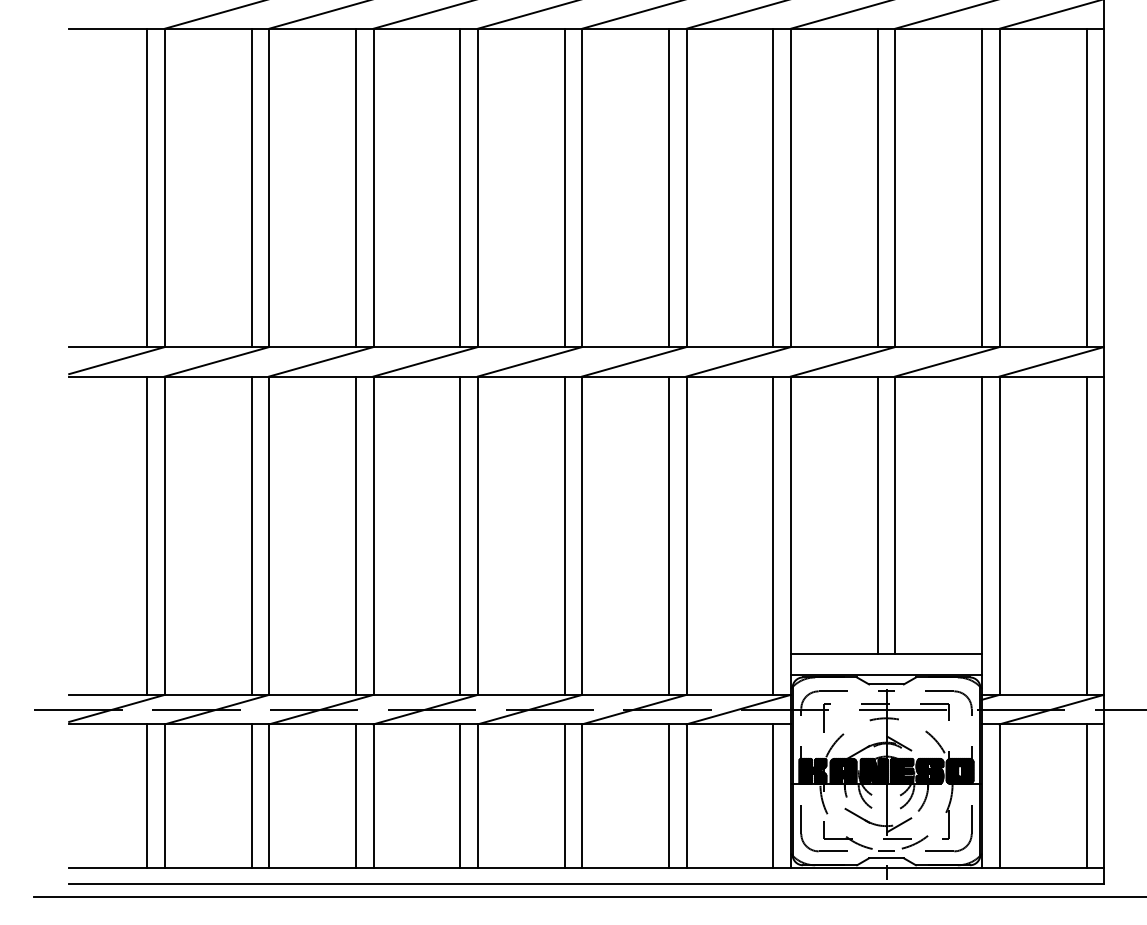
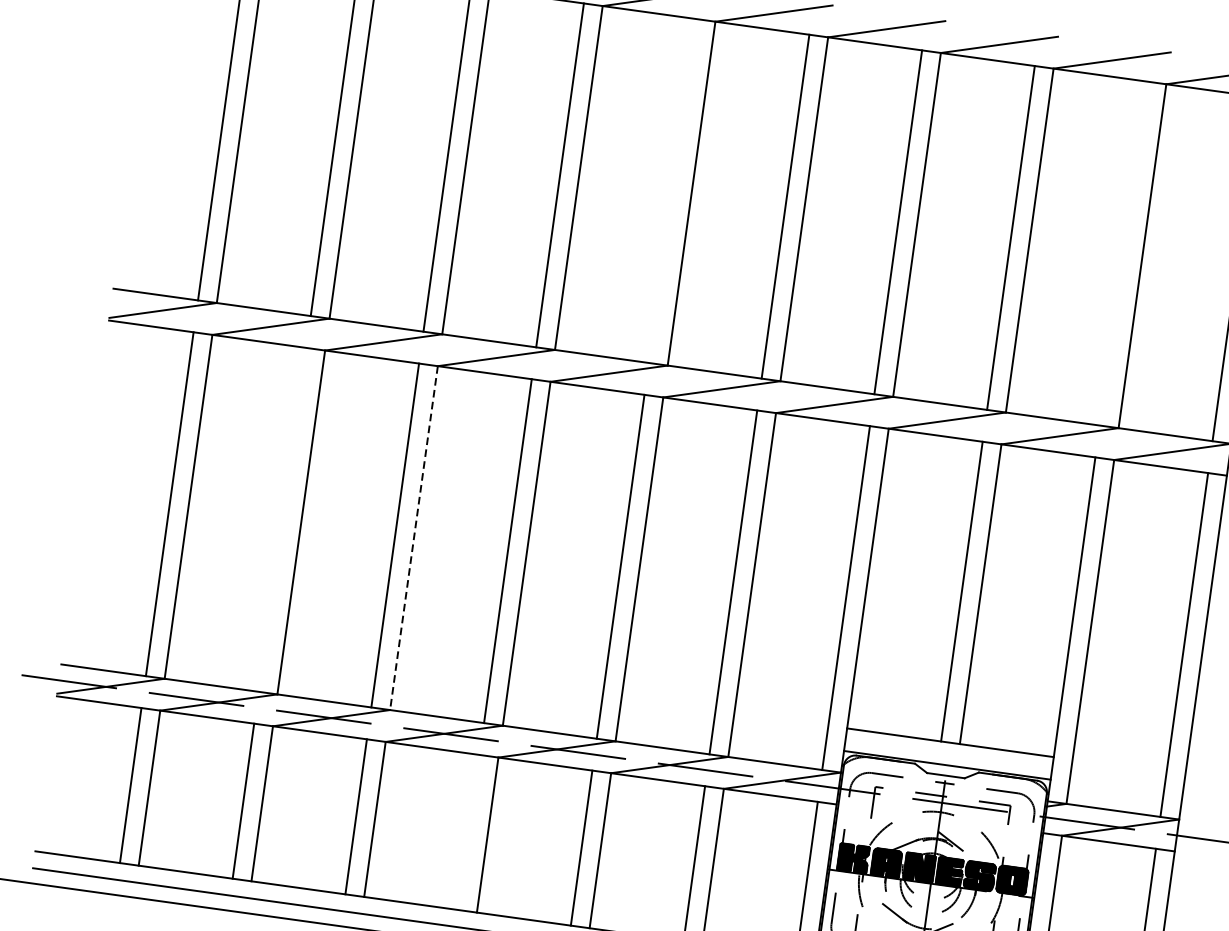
line: (564, 187) -> (672, 190), removed
line: (982, 187) -> (1124, 253), removed
line: (251, 535) -> (282, 519), removed
line: (373, 536) -> (413, 538), solid -> dashed
line: (460, 795) -> (469, 831), removed

